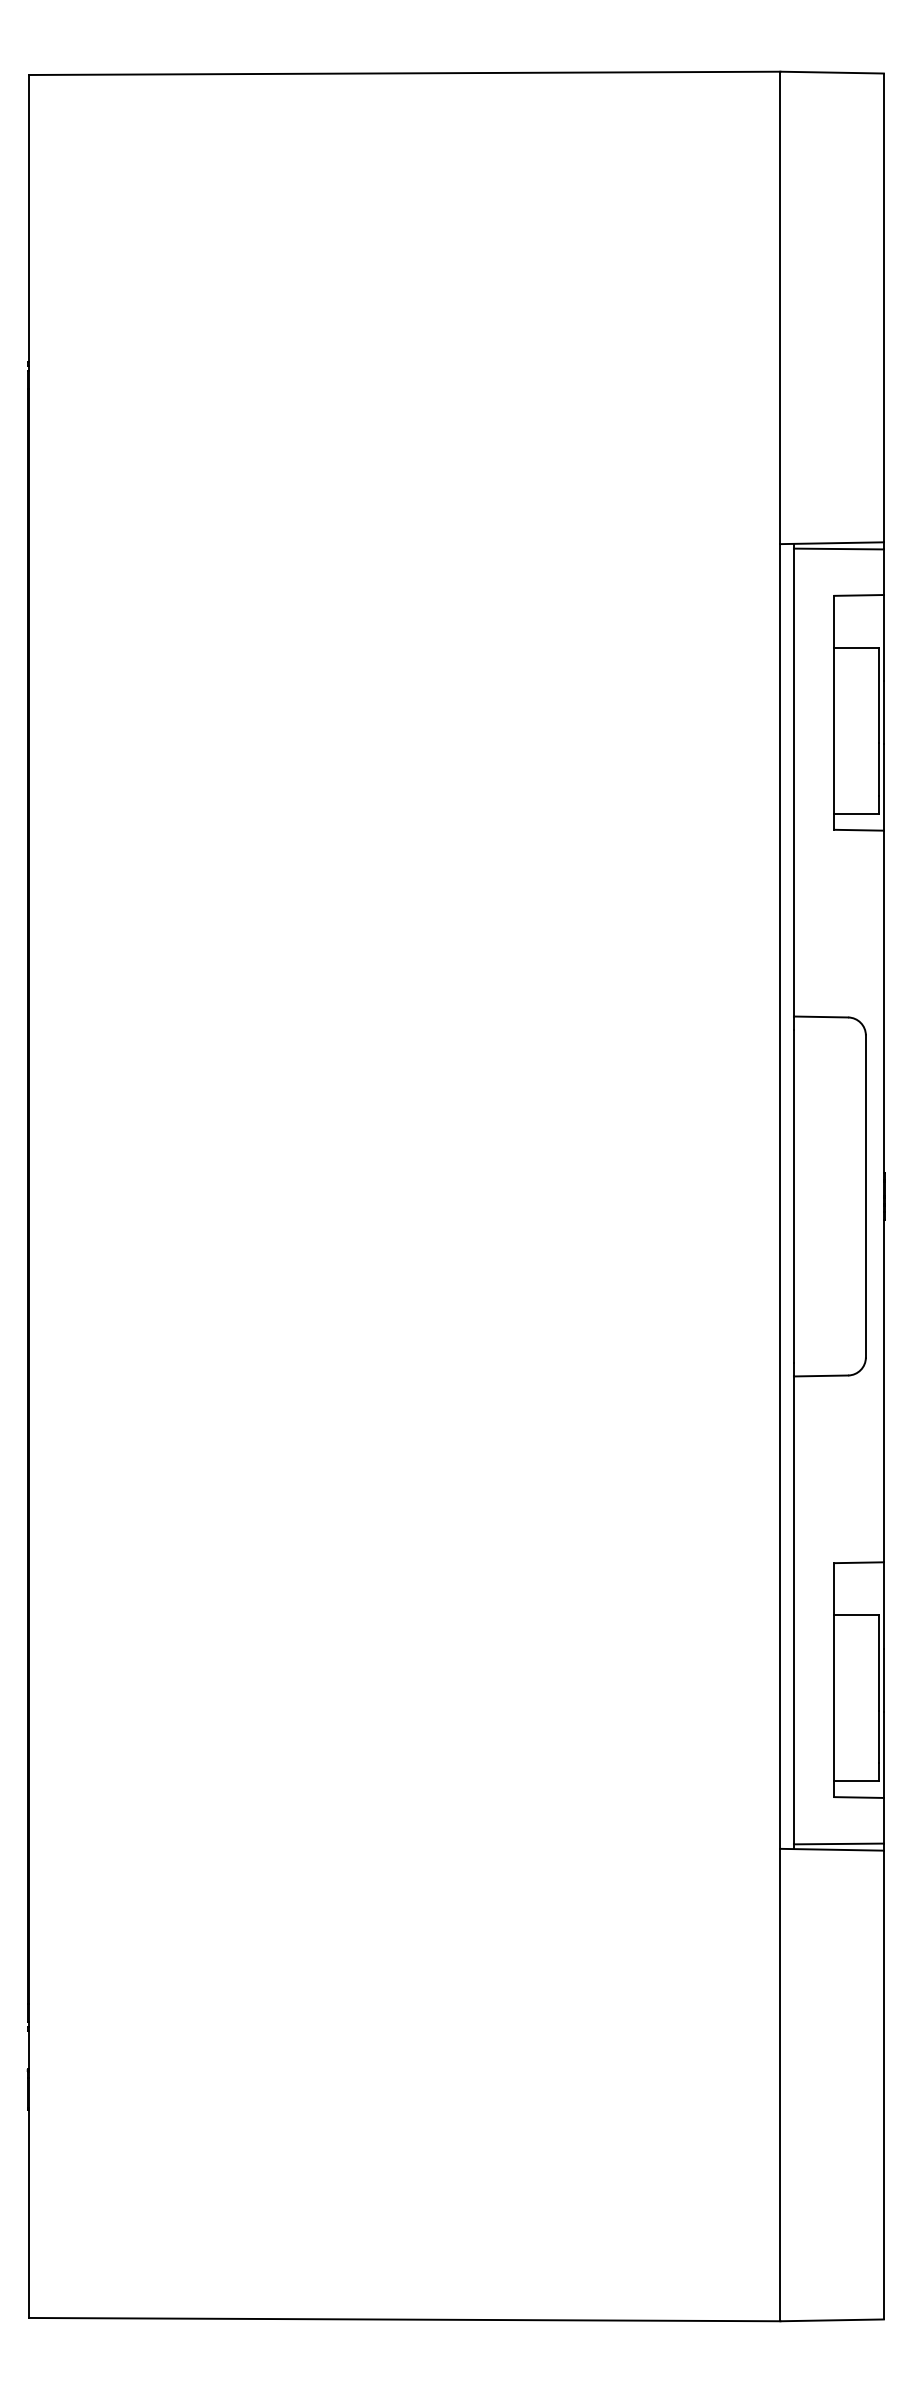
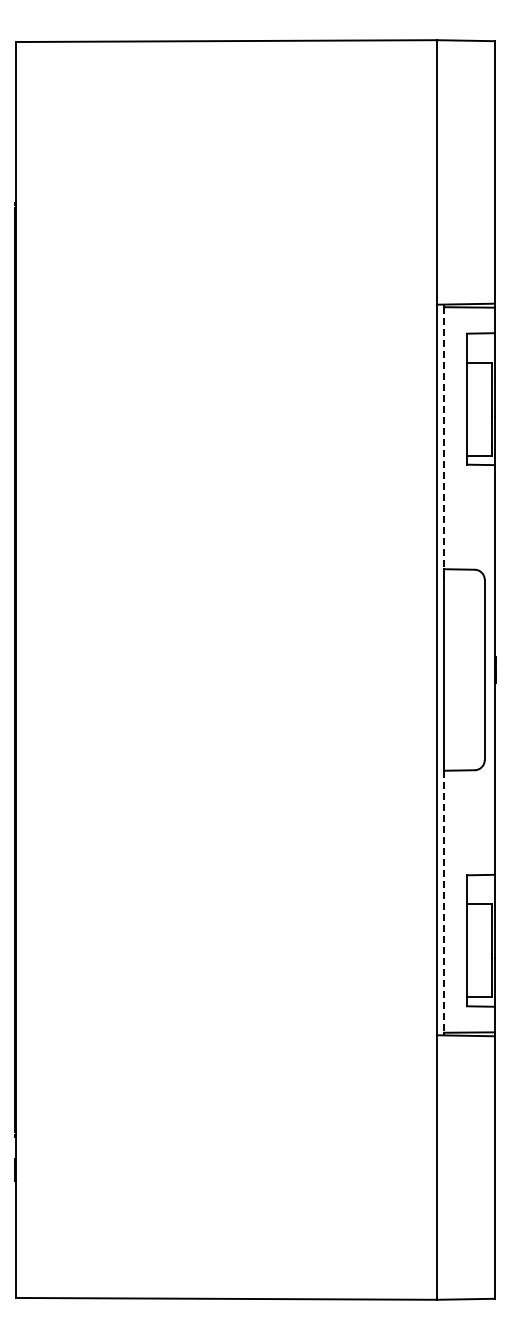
line: (794, 783) -> (444, 438), solid -> dashed
line: (794, 1609) -> (444, 901), solid -> dashed

